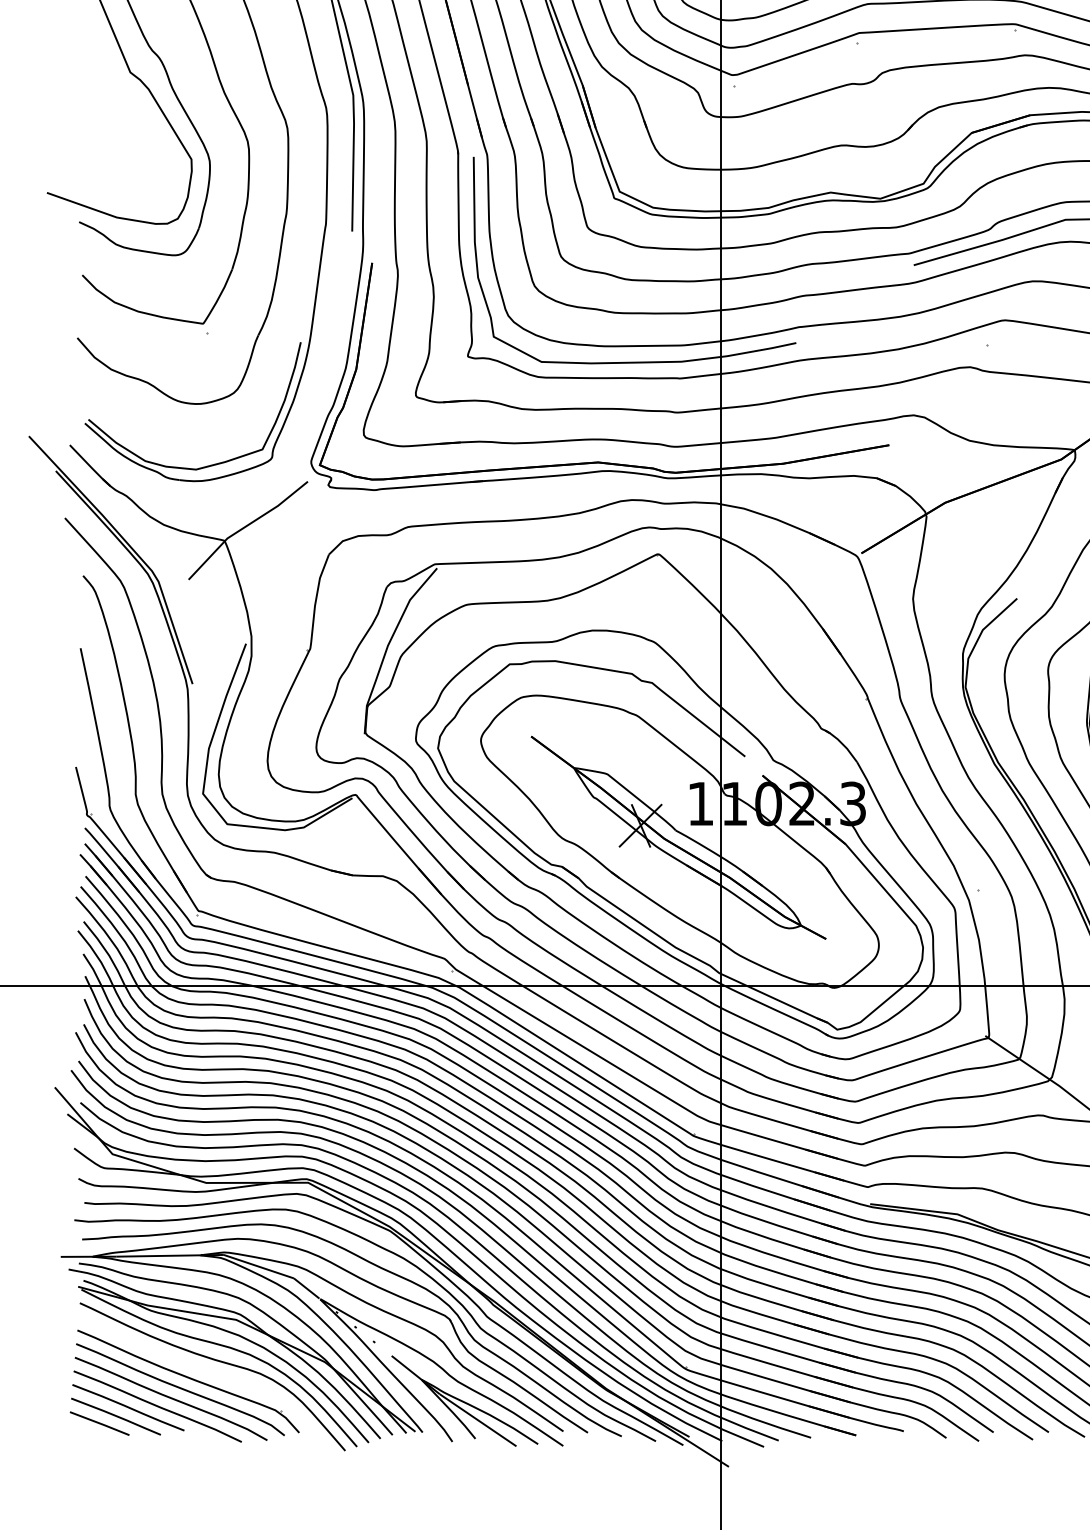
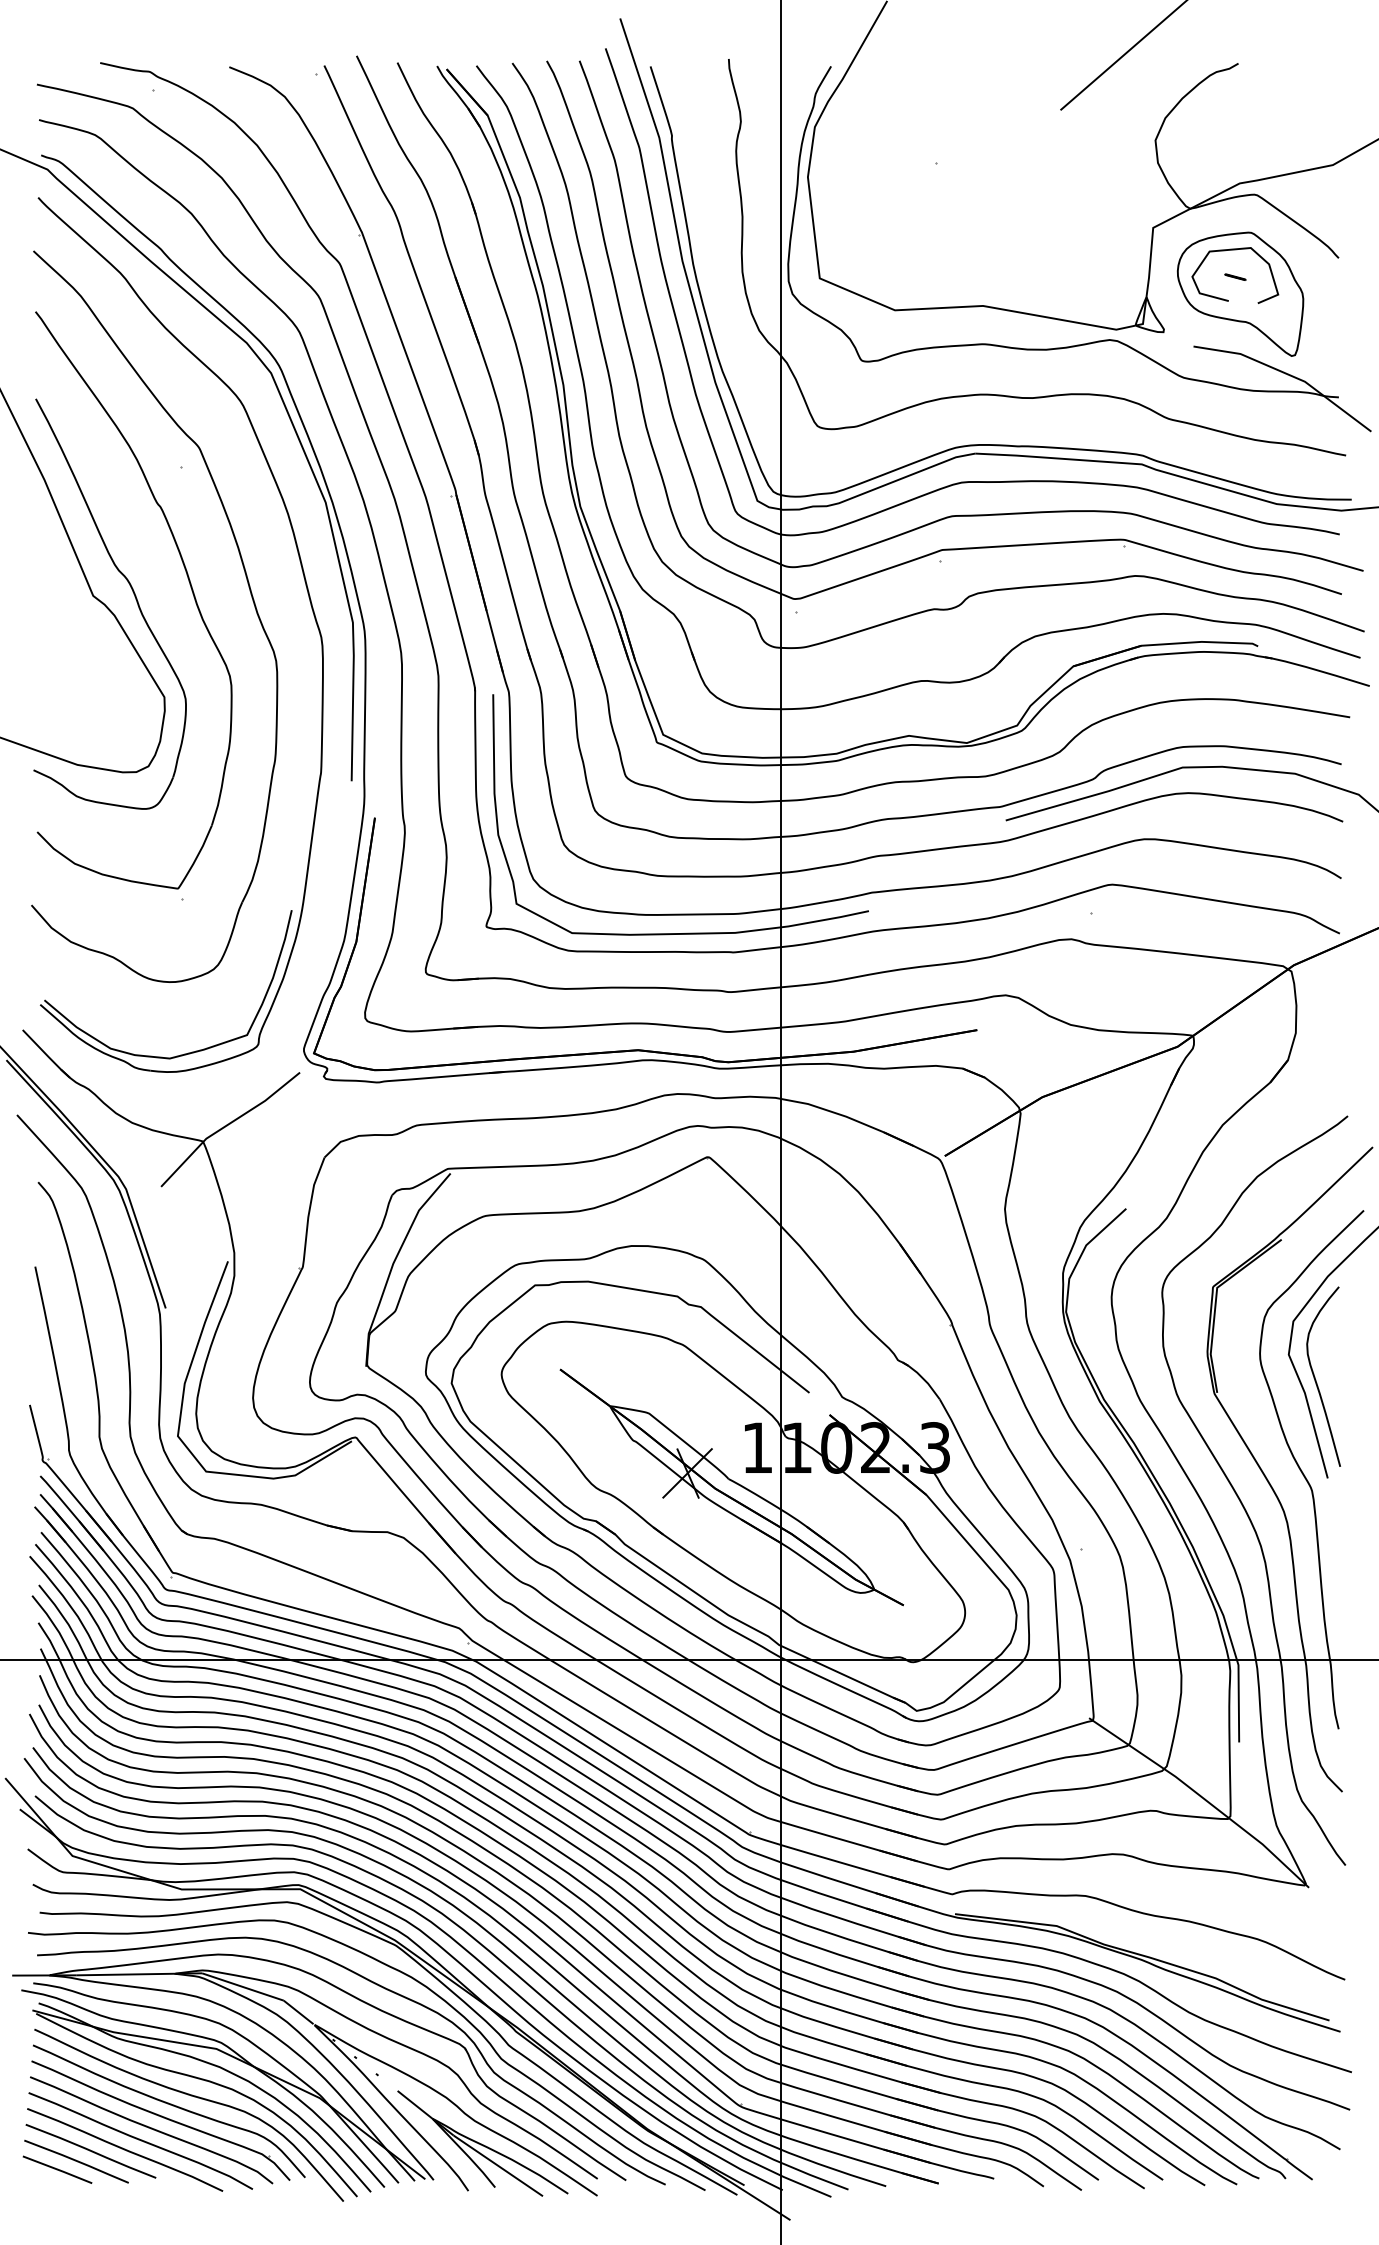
curve: (198, 1369) -> (172, 2106), added

